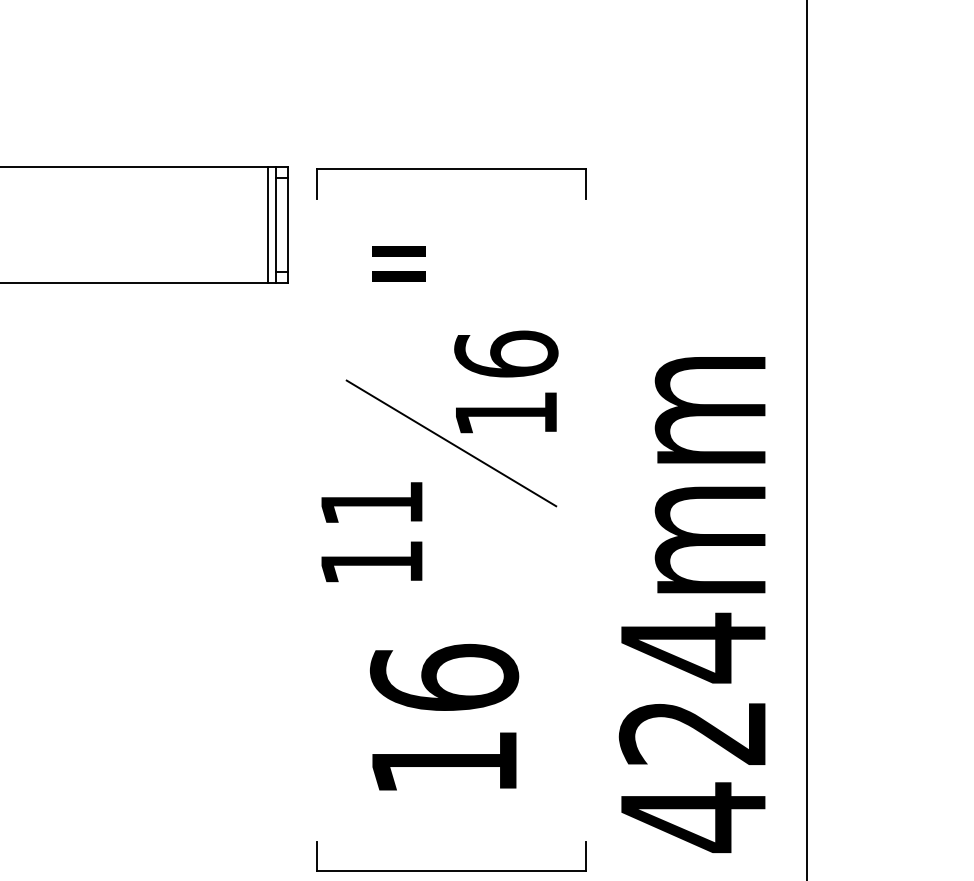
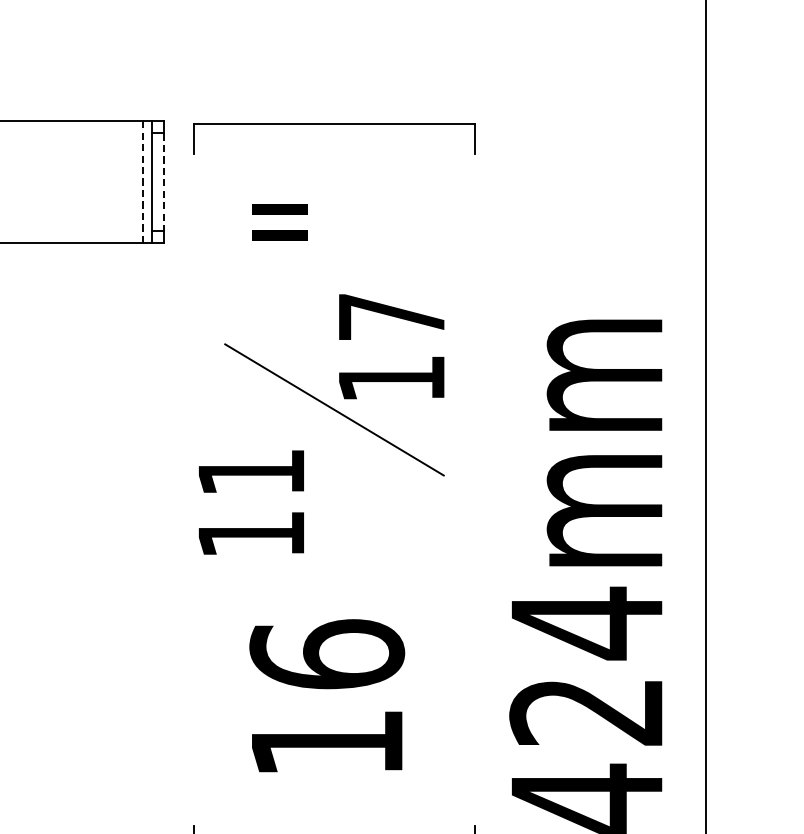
line: (268, 225) -> (143, 182), solid -> dashed
line: (287, 225) -> (163, 182), solid -> dashed
text: (506, 353) -> (391, 316), 16 -> 17

